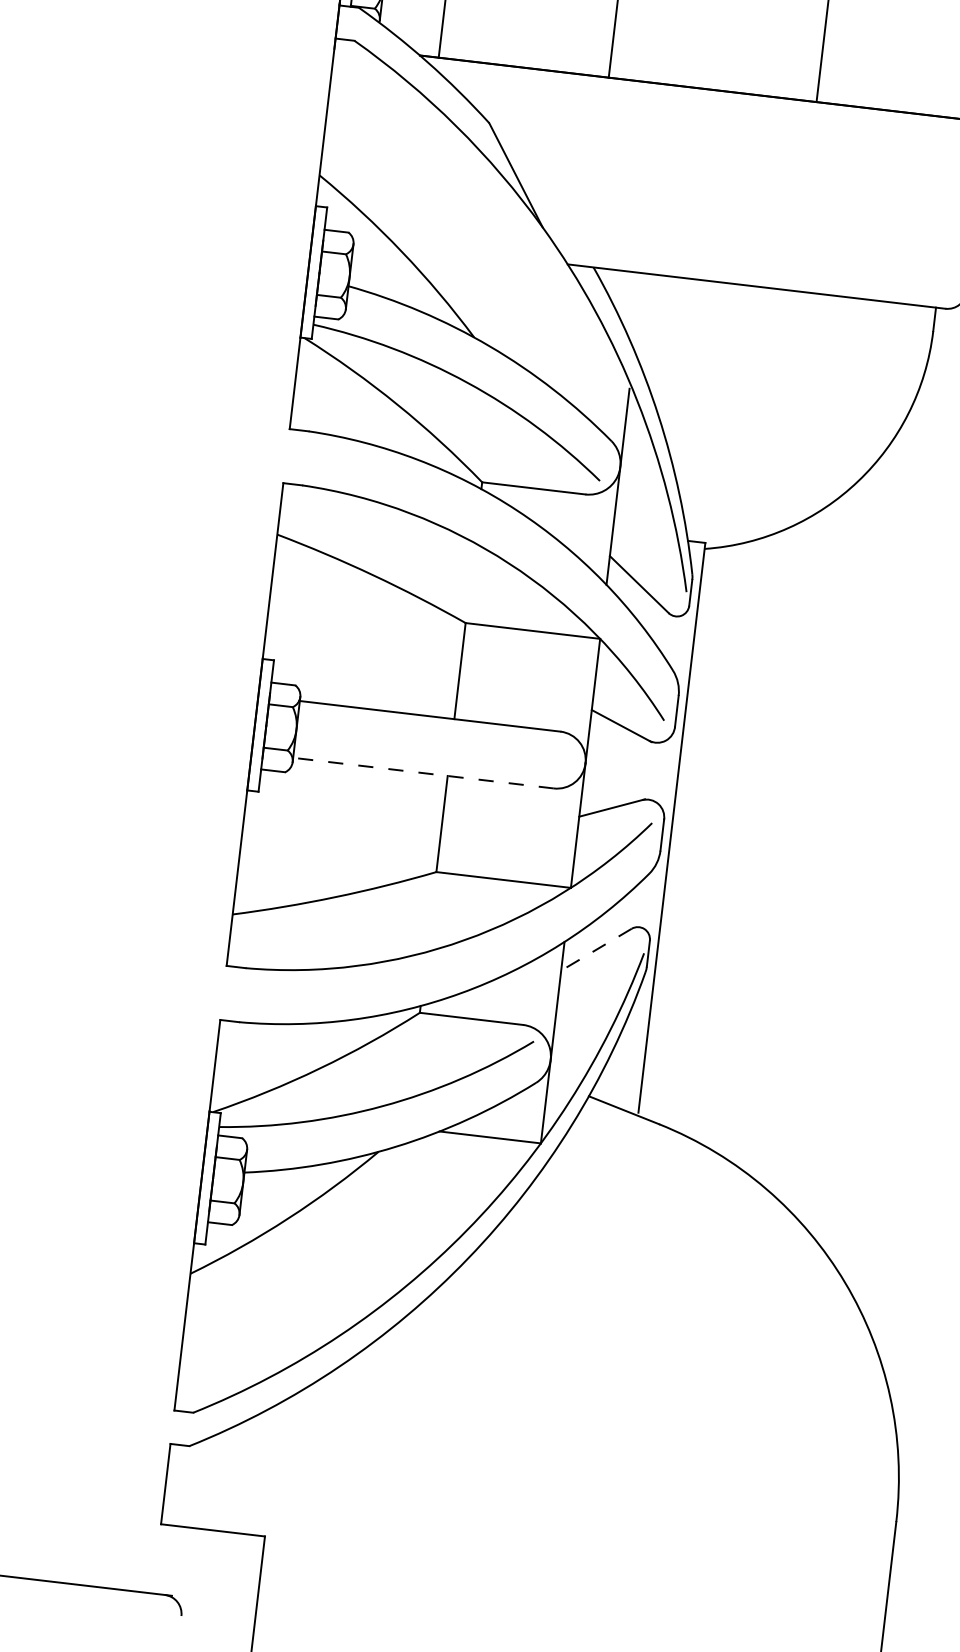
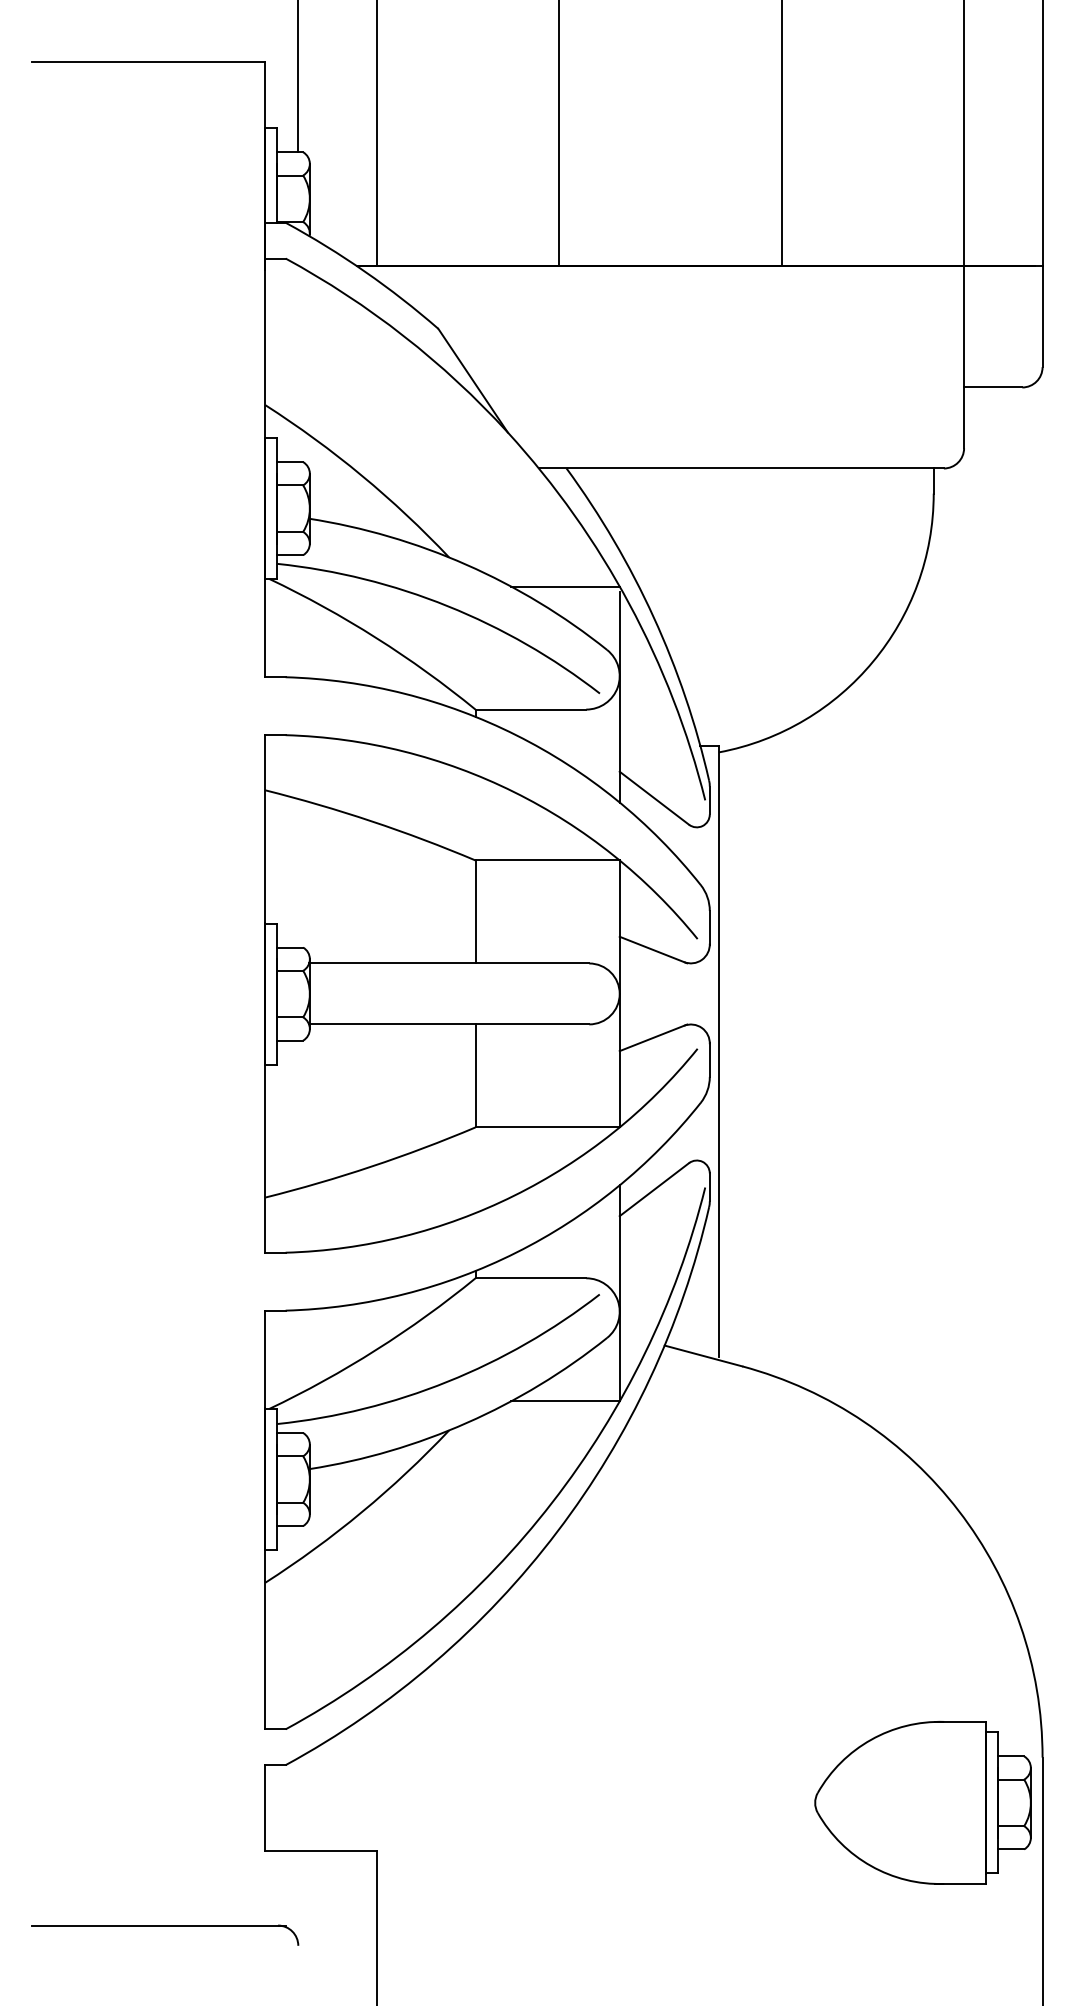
line: (579, 377) -> (565, 586), added
line: (422, 773) -> (448, 1024), dashed -> solid
line: (596, 949) -> (654, 1189), dashed -> solid
part: (779, 1550) -> (922, 1802), added

